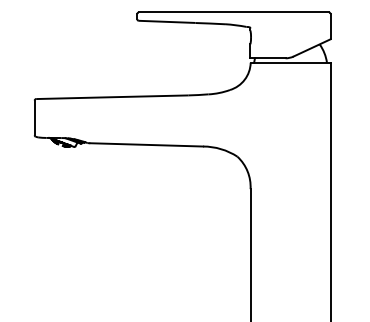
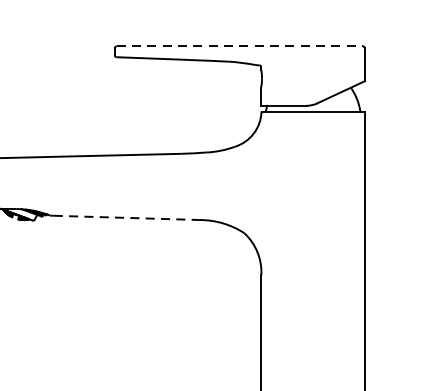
line: (234, 12) -> (240, 46), solid -> dashed
line: (147, 144) -> (127, 217), solid -> dashed

